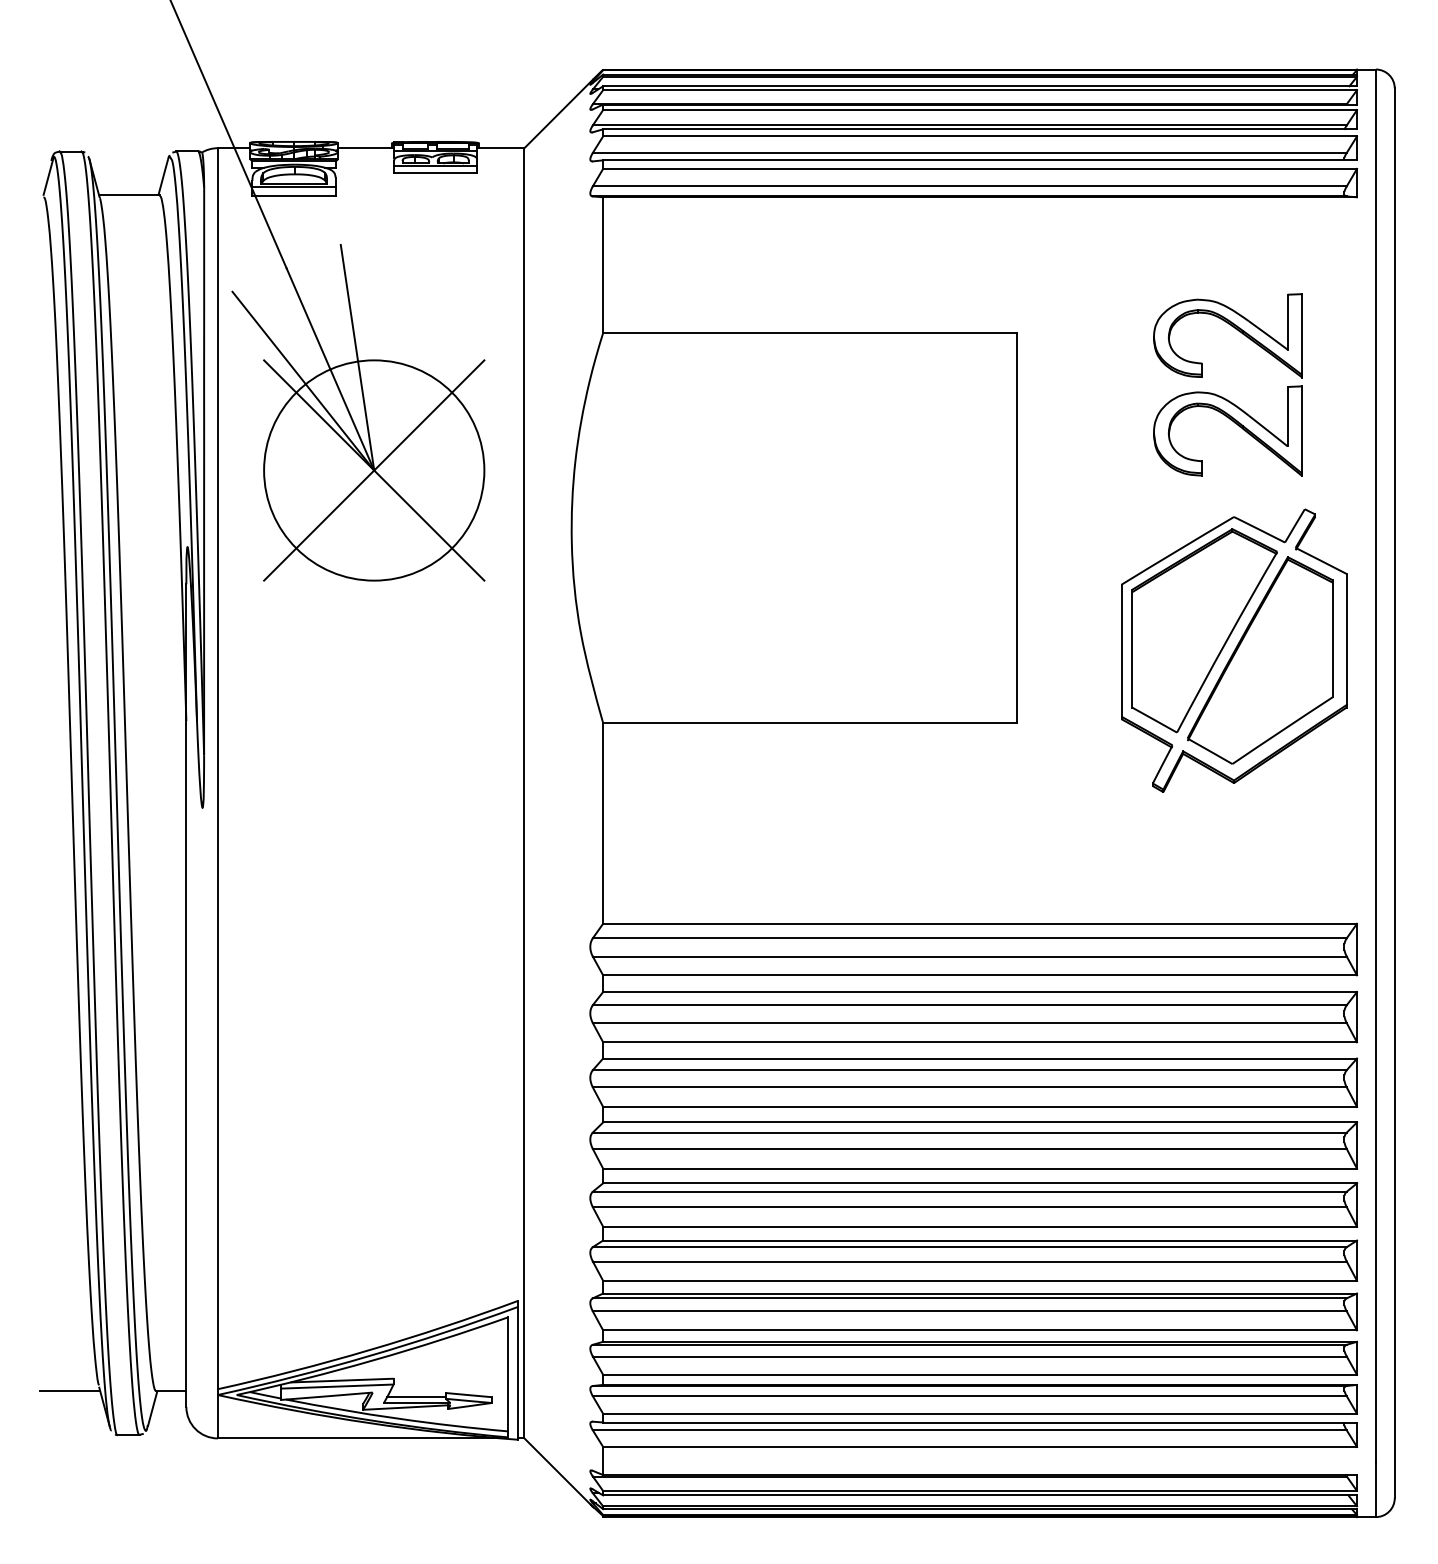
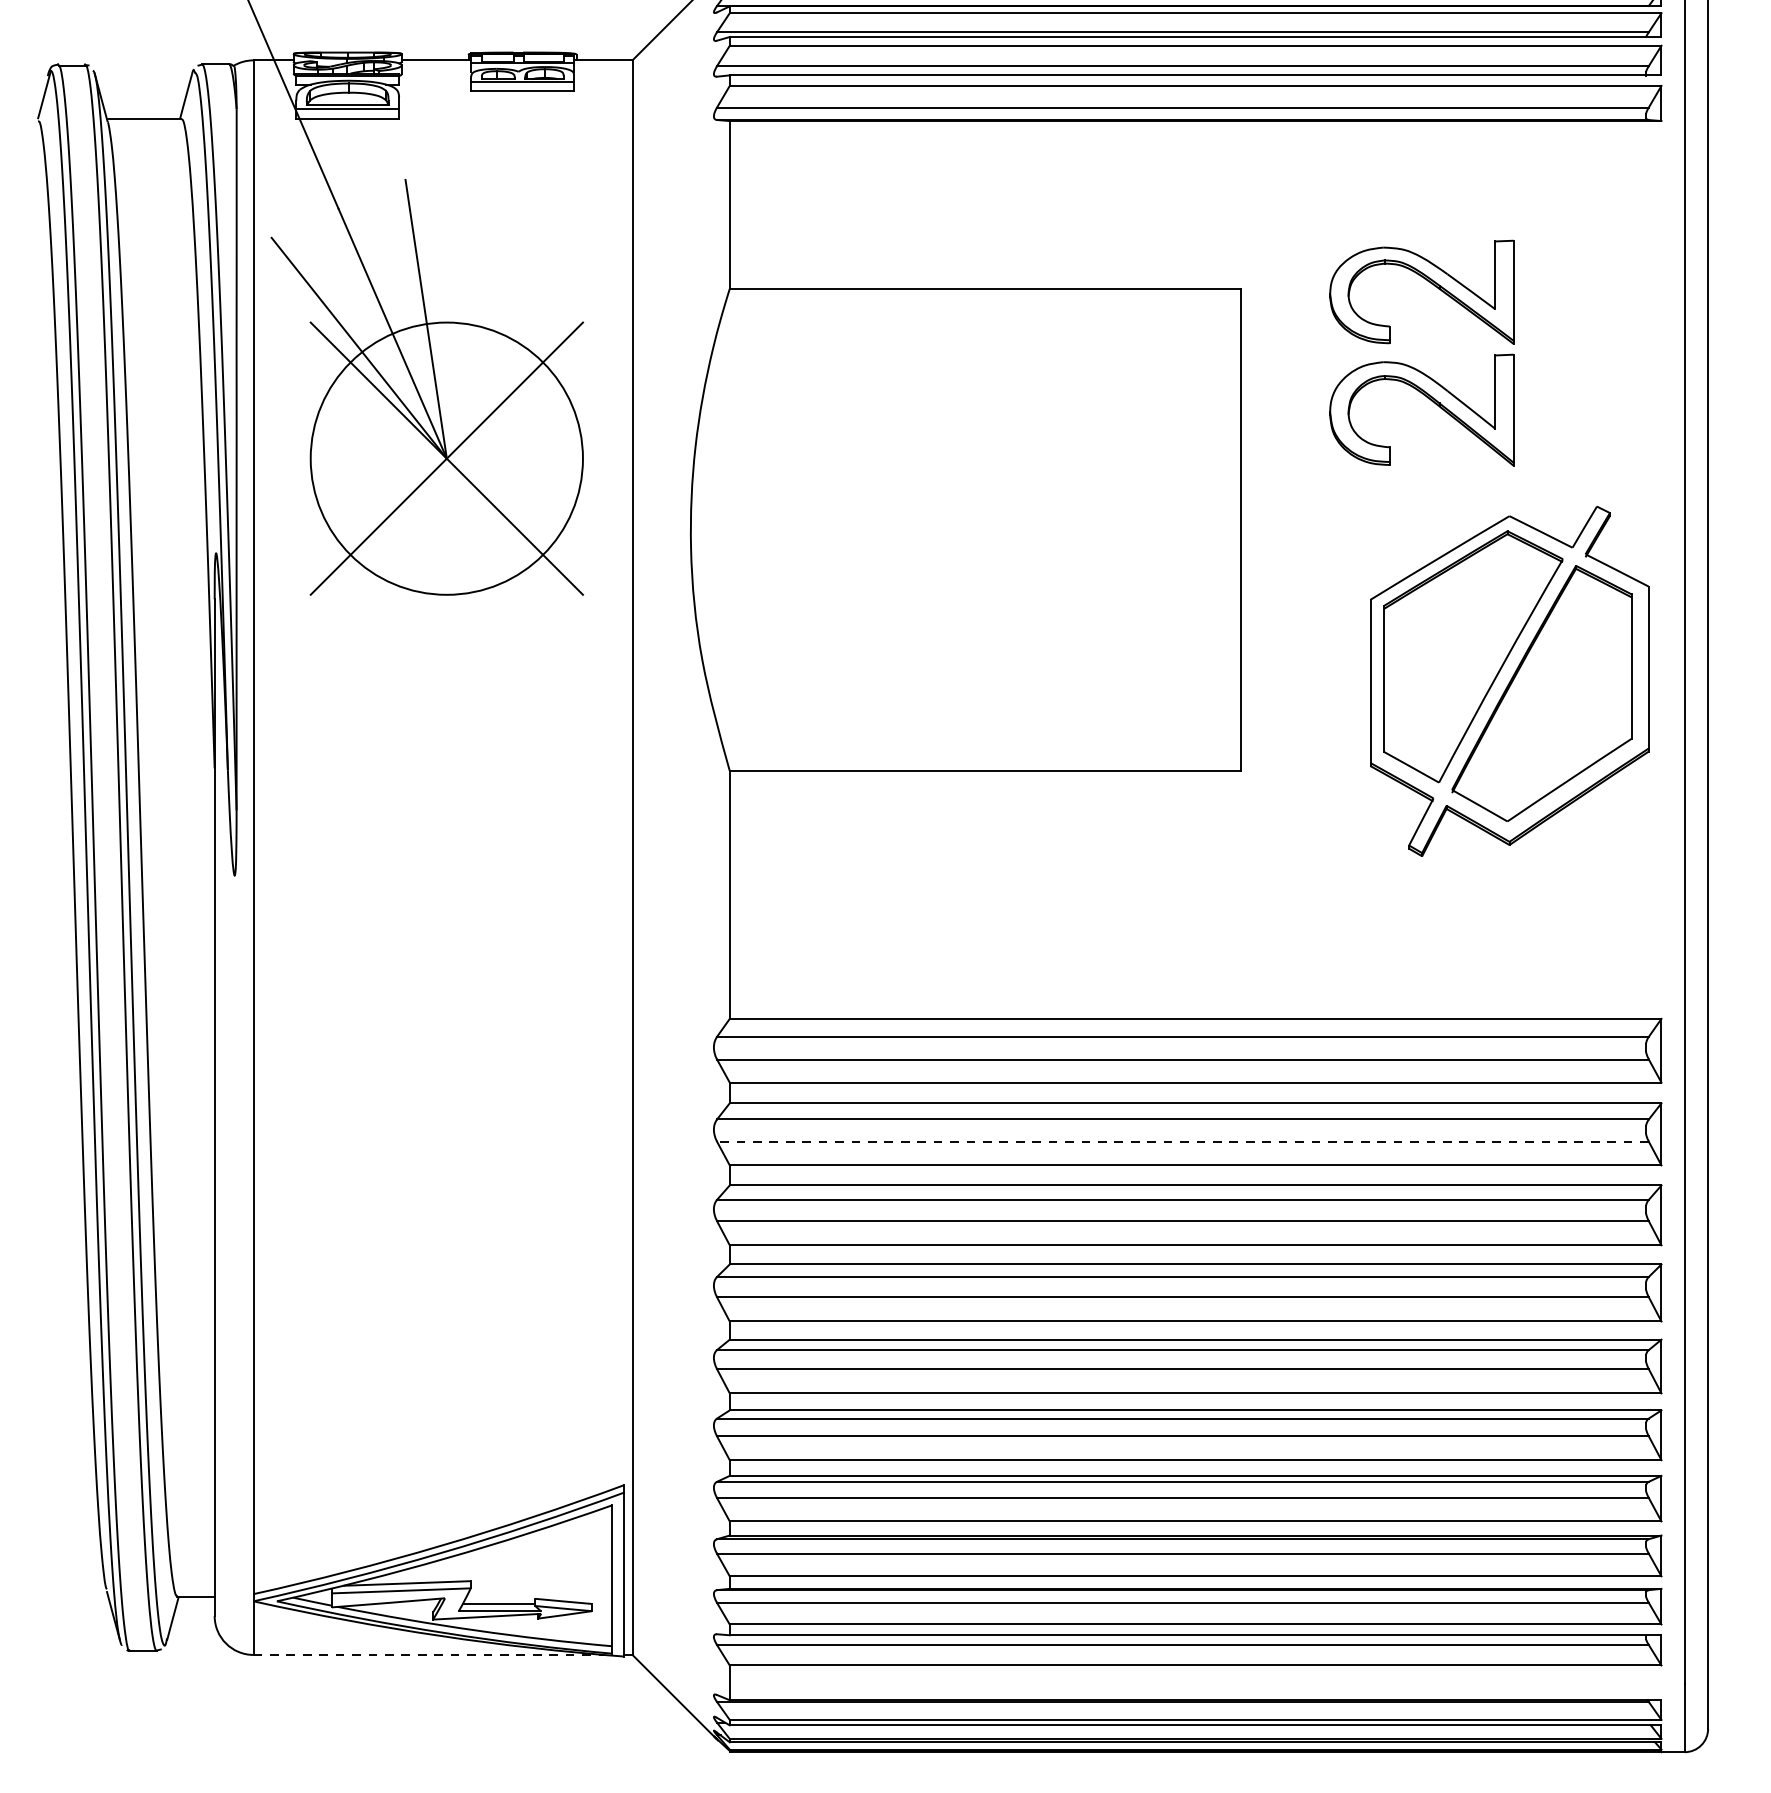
part: (1222, 396) -> (1414, 367), moved
line: (969, 1023) -> (1182, 1142), solid -> dashed
line: (69, 1391) -> (70, 1596), removed
line: (359, 1438) -> (428, 1655), solid -> dashed

